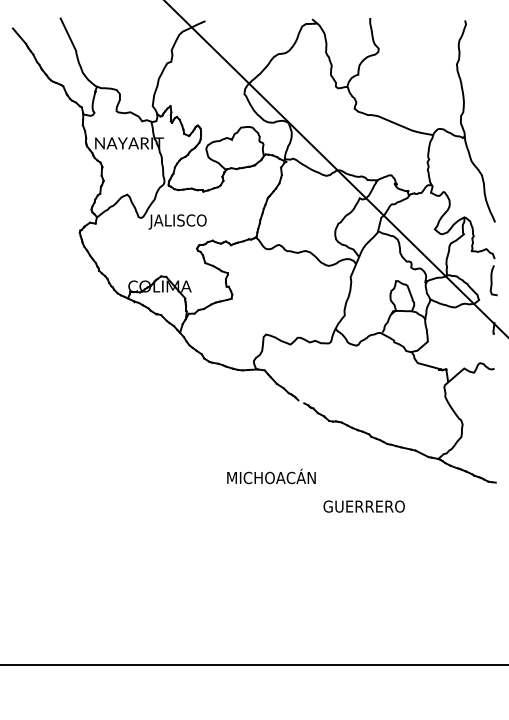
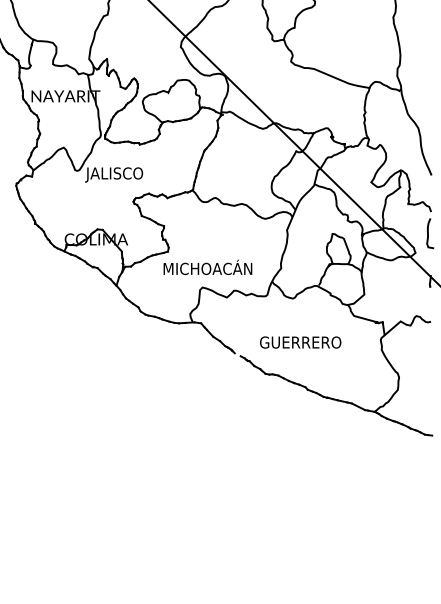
text: (271, 476) -> (207, 267), moved
text: (363, 506) -> (299, 342), moved

